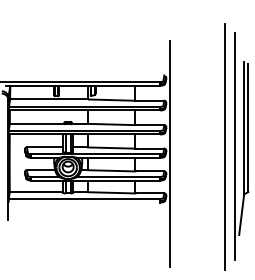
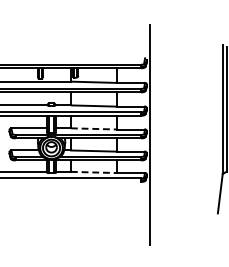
line: (234, 146) -> (213, 127), removed
line: (224, 147) -> (203, 128), removed
line: (111, 148) -> (93, 129), solid -> dashed
line: (111, 192) -> (93, 172), solid -> dashed

